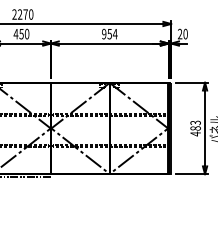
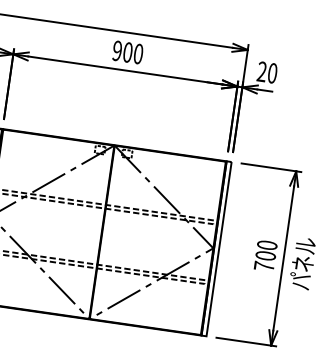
text: (112, 33) -> (133, 52), 954 -> 900
text: (195, 128) -> (265, 255), 483 -> 700

